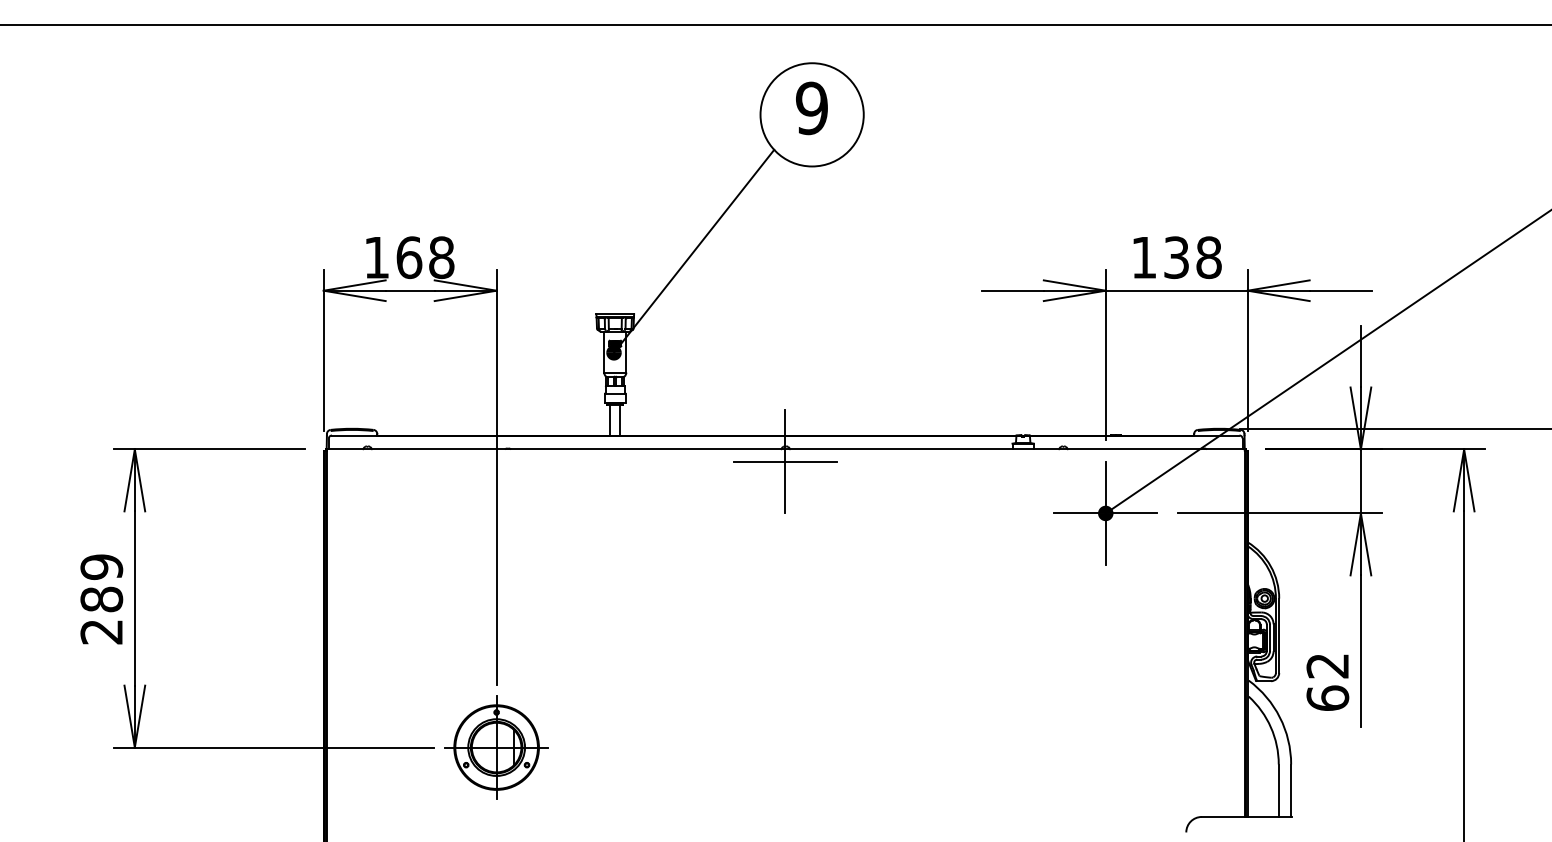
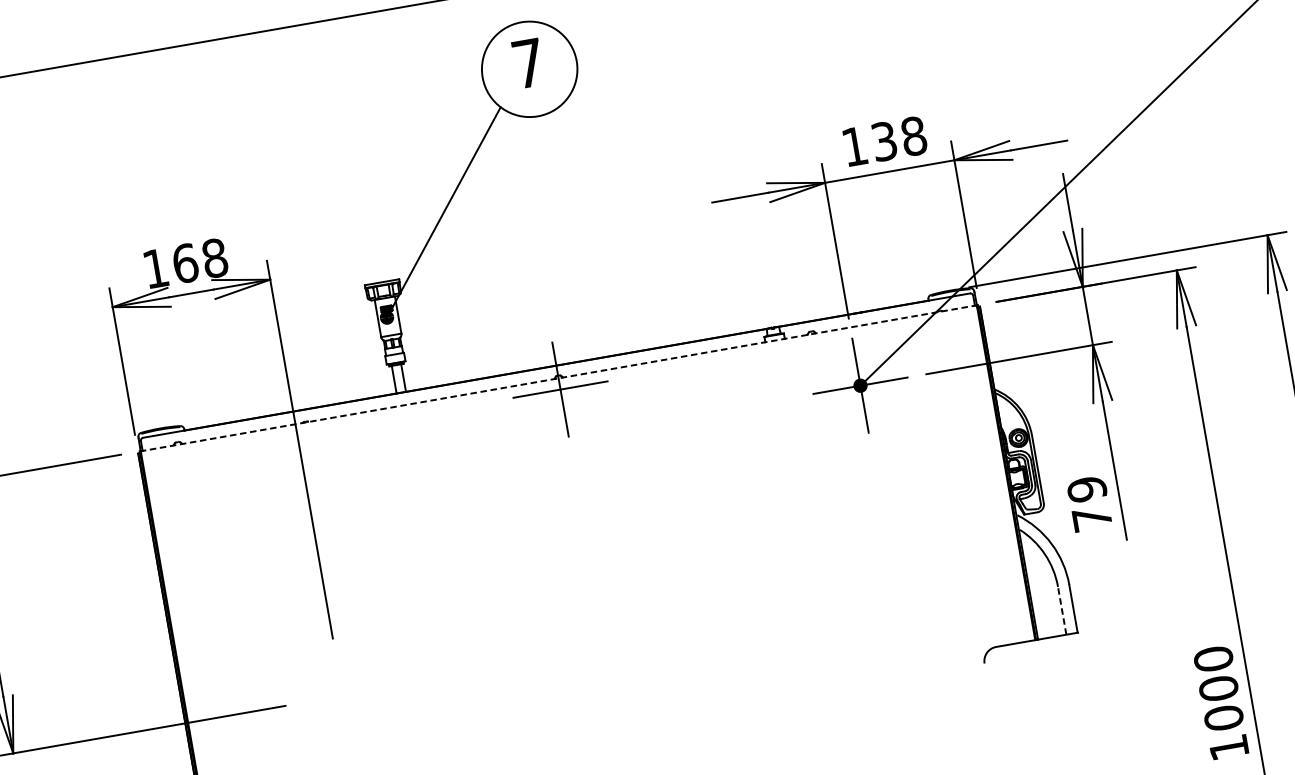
text: (811, 108) -> (528, 63), 9 -> 7
line: (785, 449) -> (558, 378), solid -> dashed
text: (1327, 681) -> (1089, 503), 62 -> 79
part: (496, 747) -> (342, 695), removed
line: (1278, 790) -> (1061, 610), solid -> dashed

